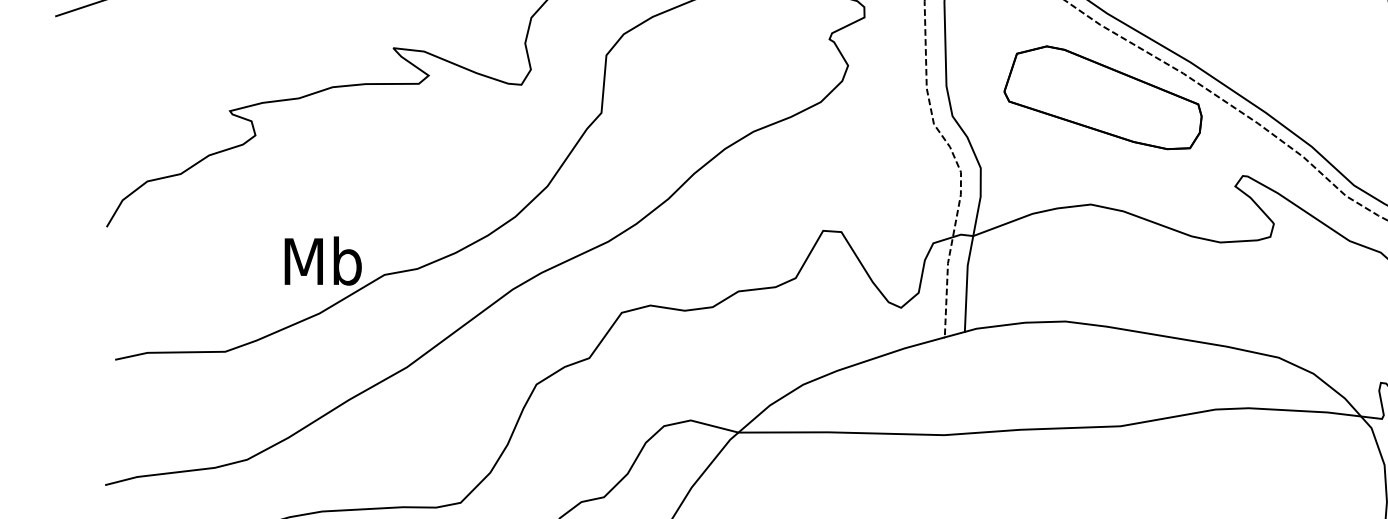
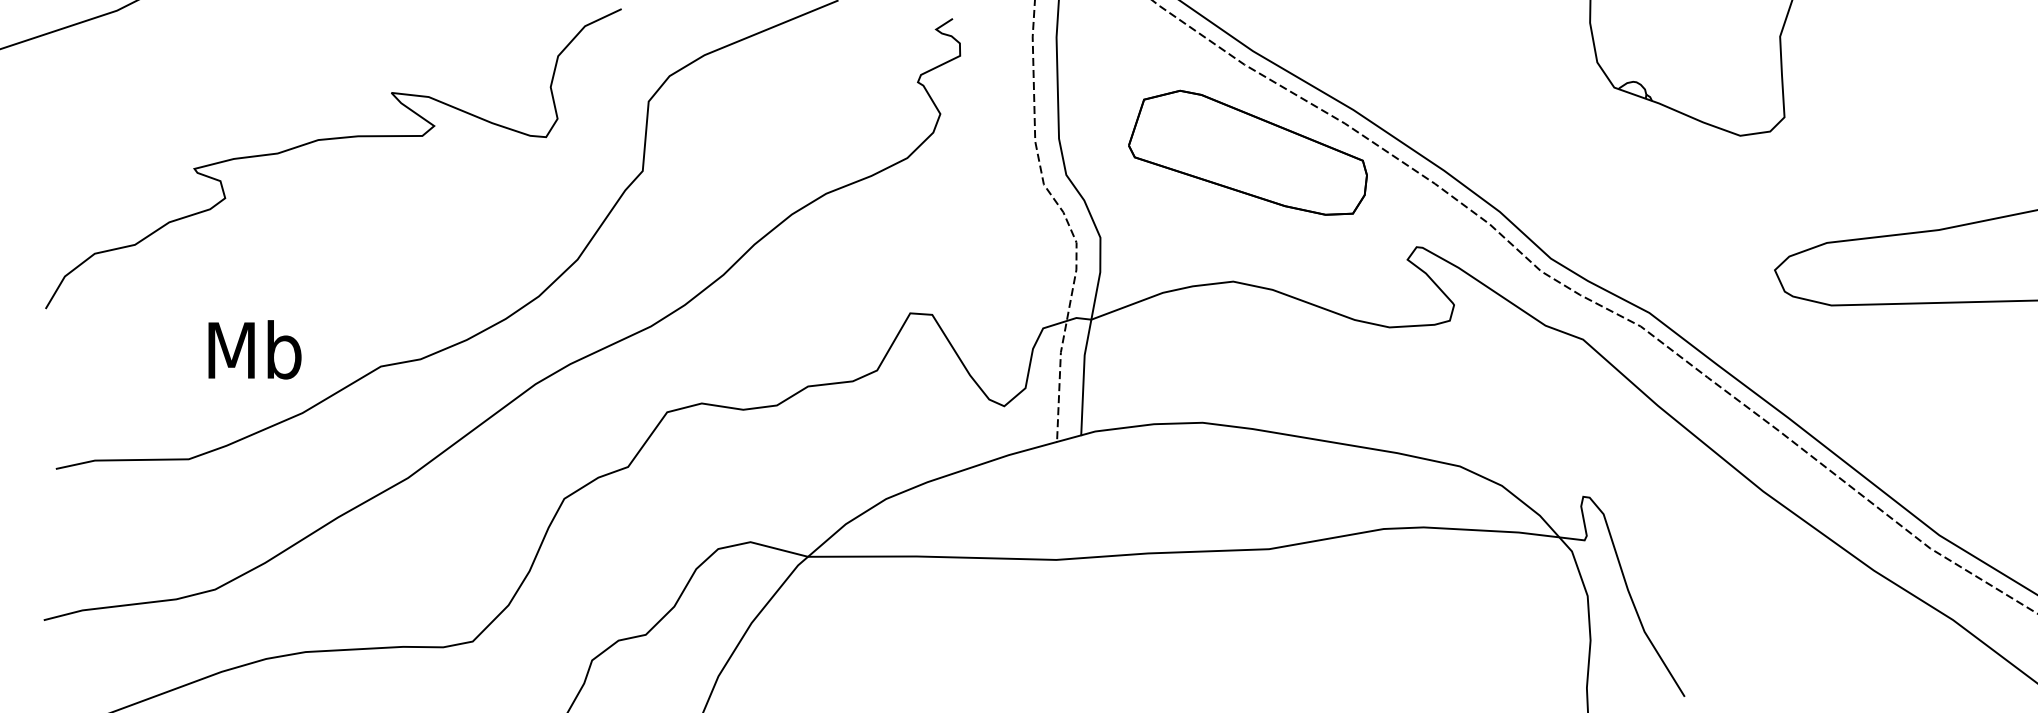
text: (322, 260) -> (254, 349), moved

